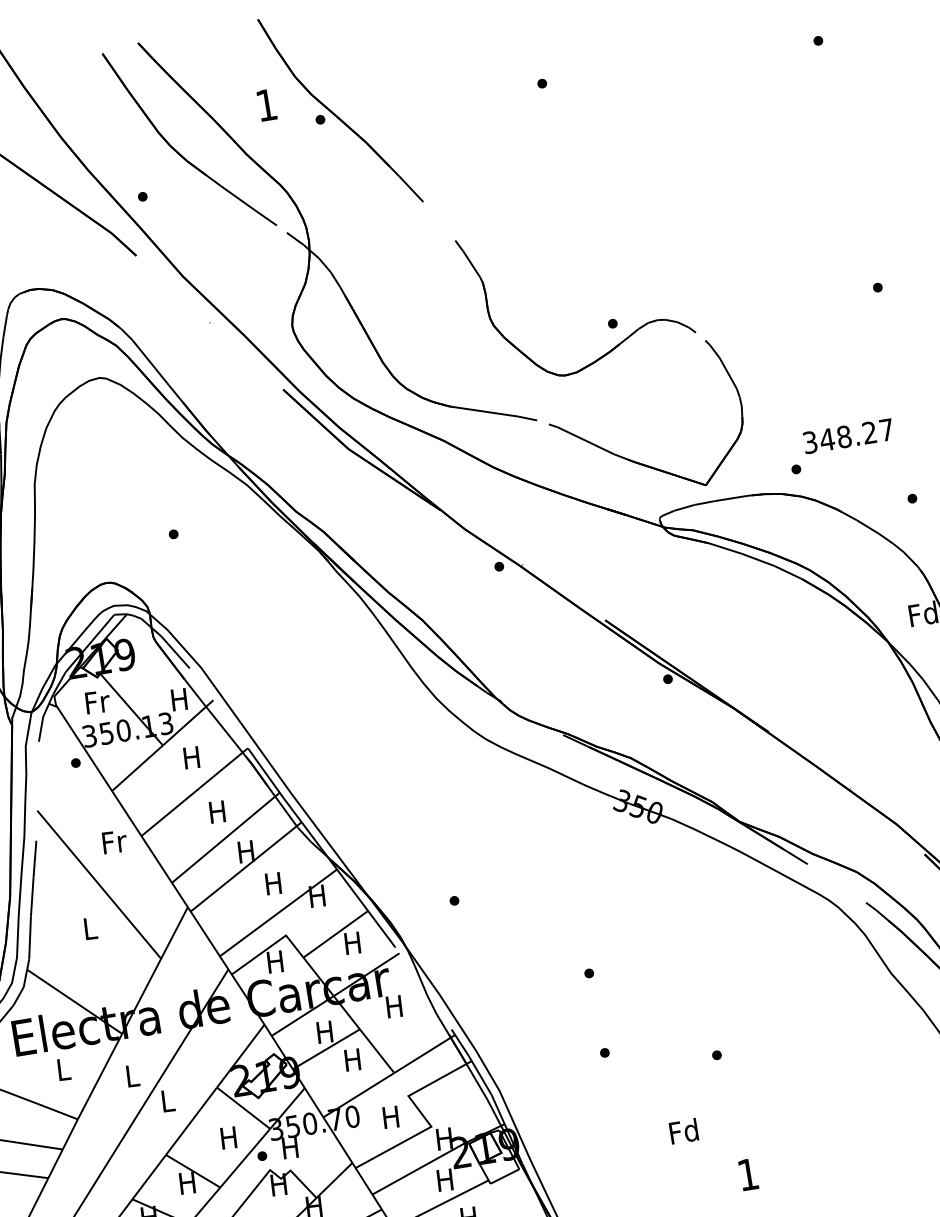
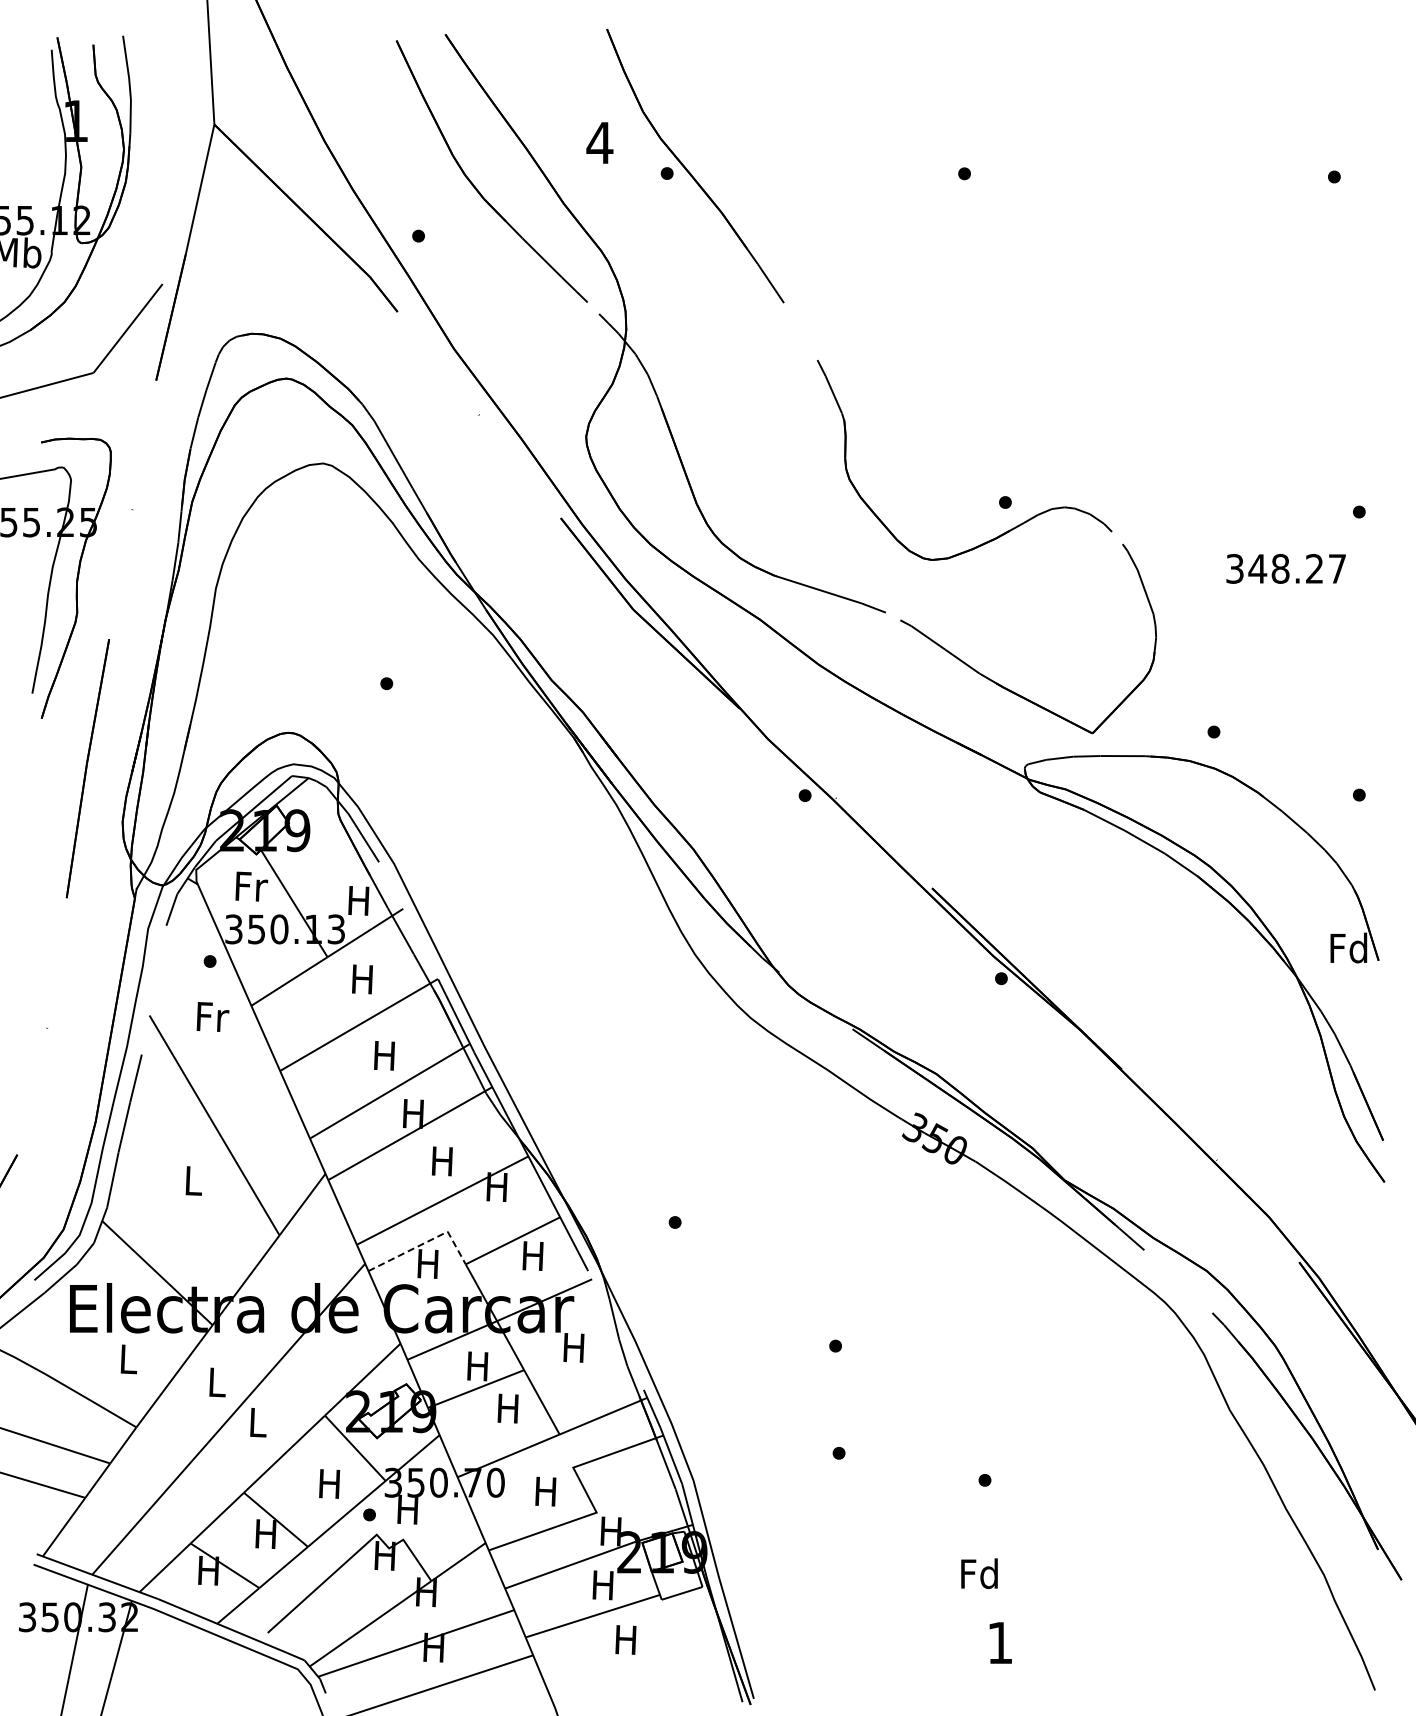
text: (266, 104) -> (599, 142), 1 -> 4
text: (847, 436) -> (1285, 568), moved
text: (114, 841) -> (212, 1016), moved
line: (270, 946) -> (425, 1242), solid -> dashed
text: (683, 1131) -> (979, 1573), moved

